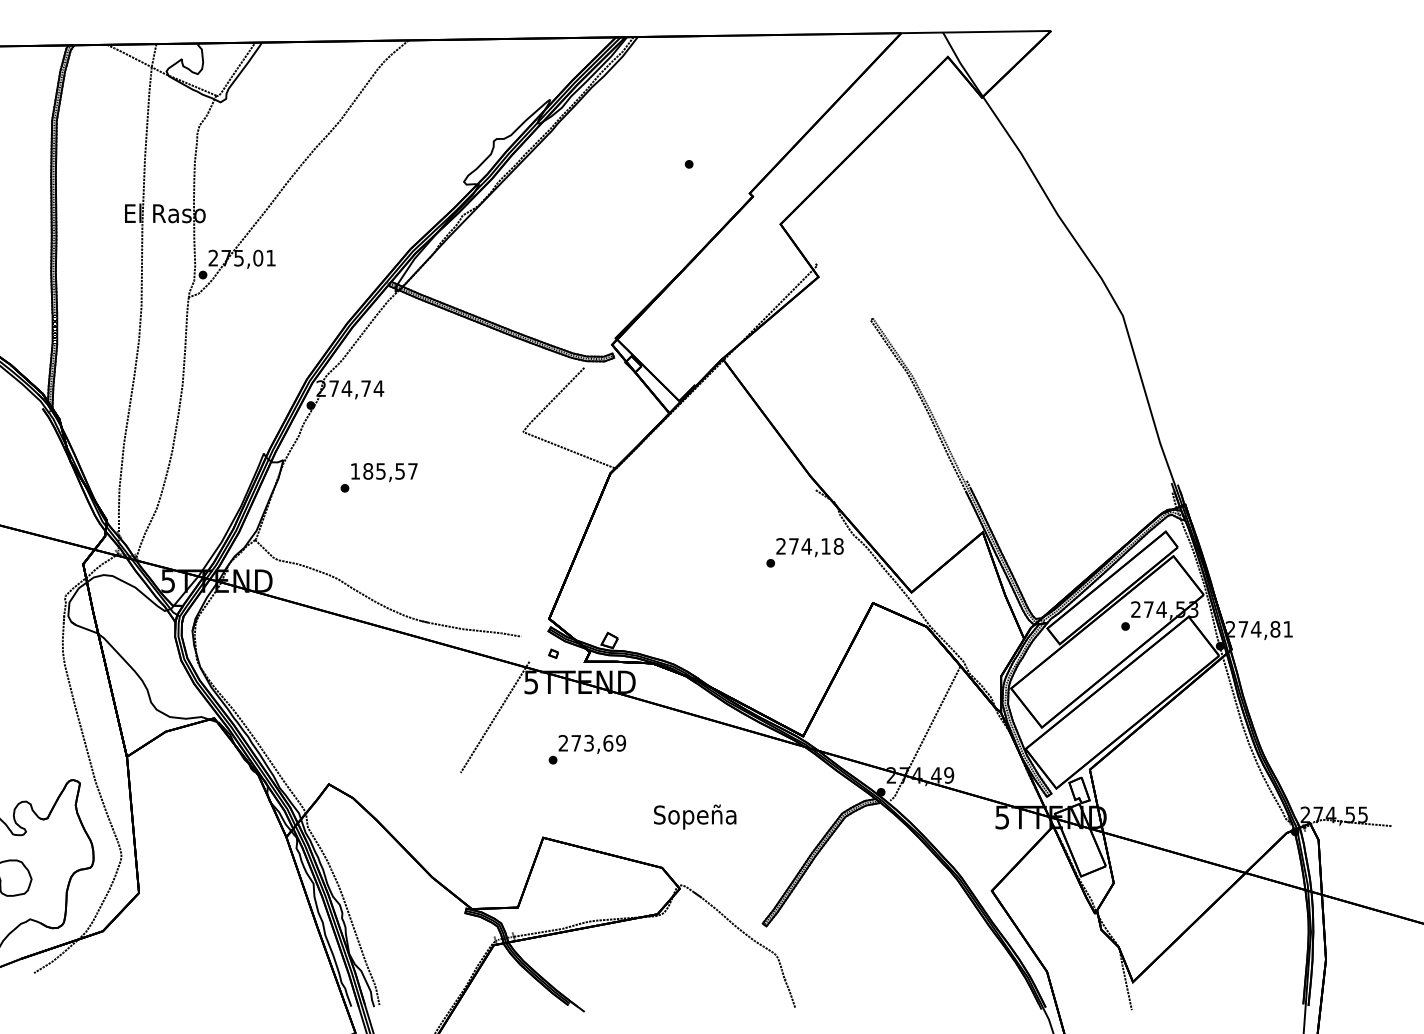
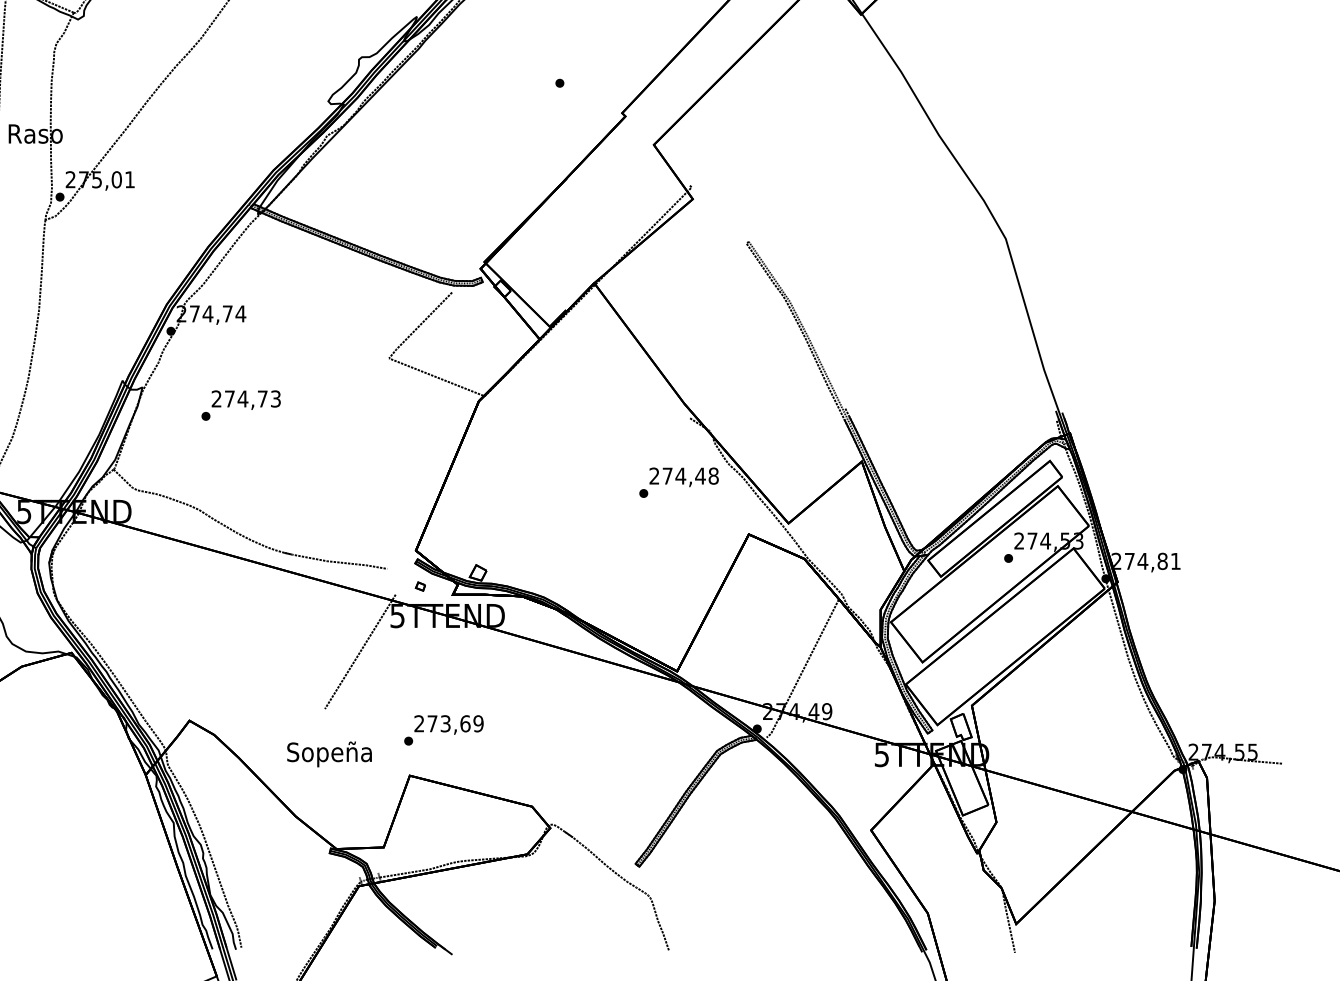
text: (383, 471) -> (245, 399), 185,57 -> 274,73
text: (825, 546) -> (700, 476), 274,18 -> 274,48
text: (587, 749) -> (444, 730), moved
text: (695, 816) -> (329, 753), moved

